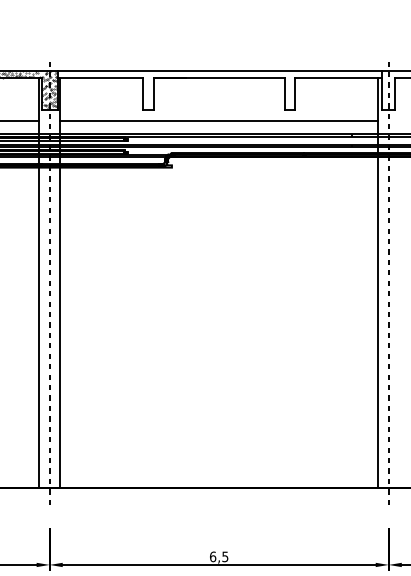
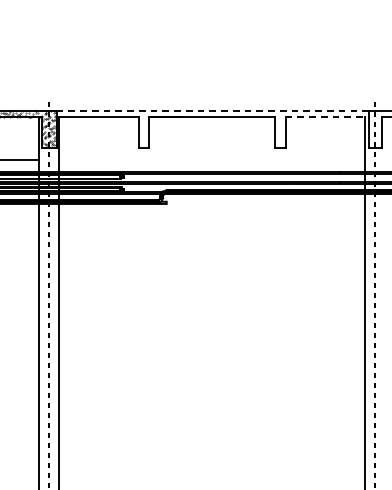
line: (220, 70) -> (213, 110), solid -> dashed
line: (339, 77) -> (327, 117), solid -> dashed
line: (219, 121) -> (212, 159), removed

